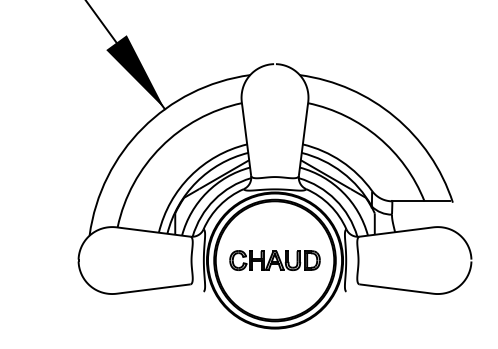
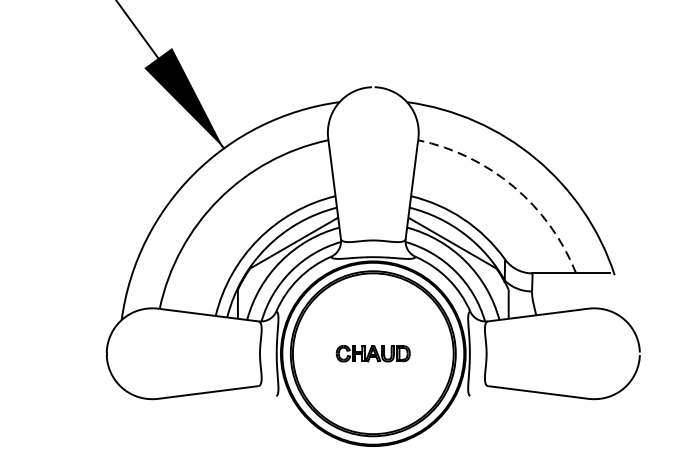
arc: (378, 137) -> (513, 186), solid -> dashed
part: (274, 260) -> (372, 353), size x0.6

